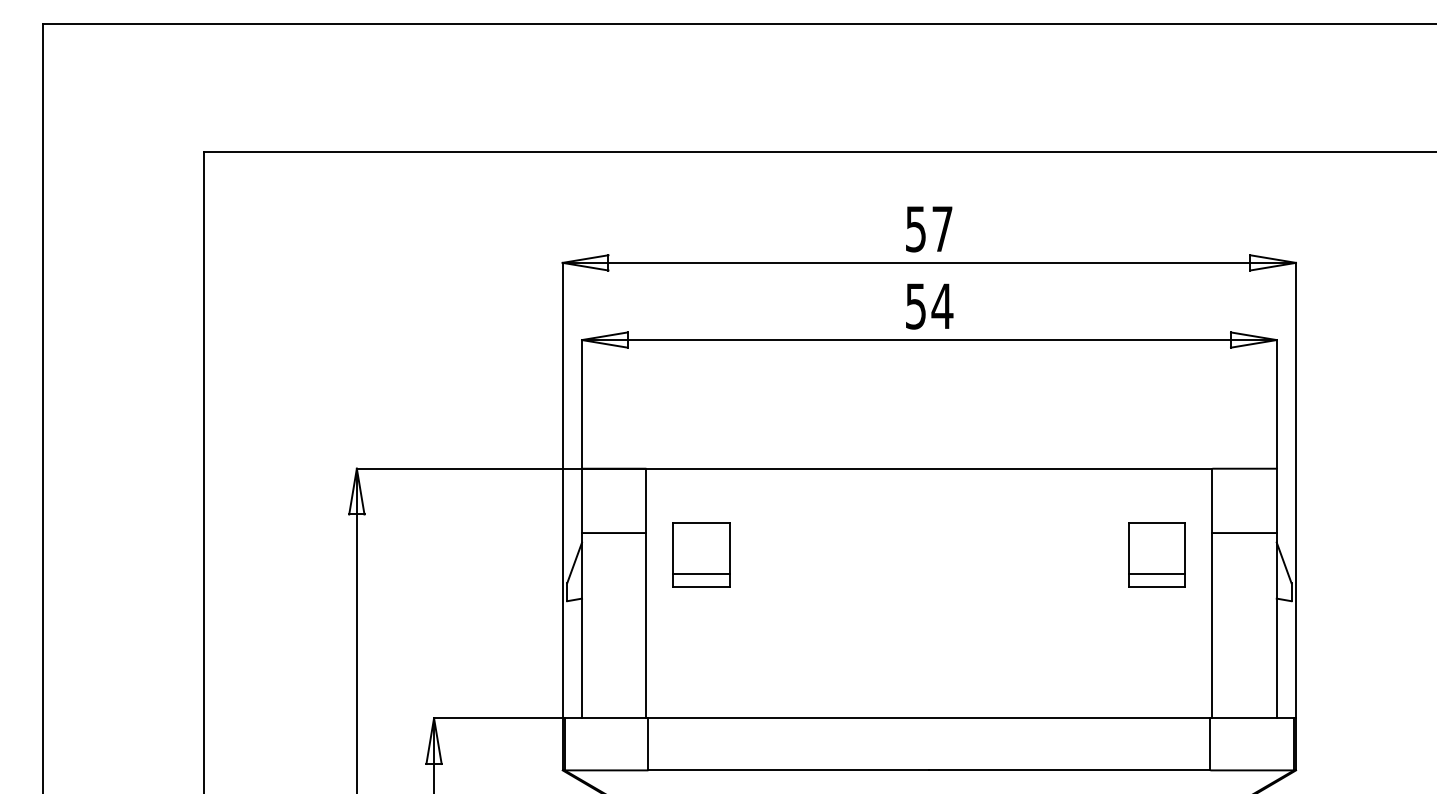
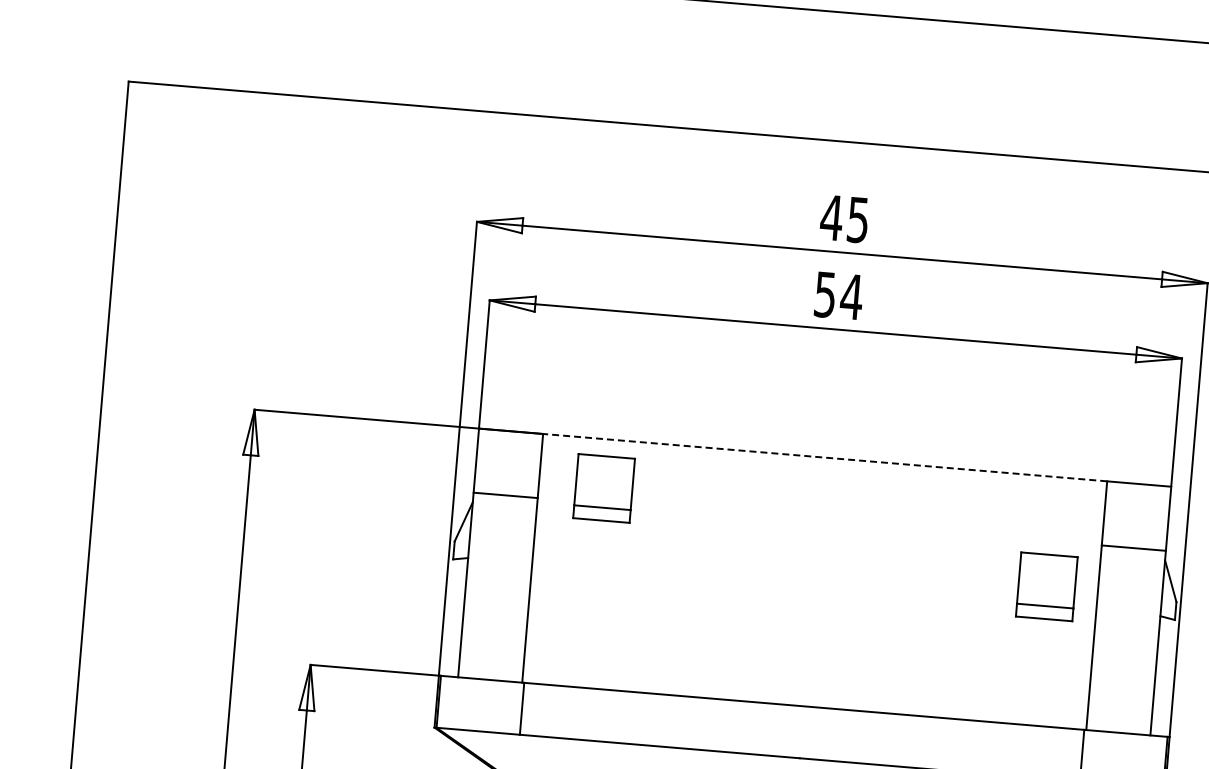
text: (928, 229) -> (844, 219), 57 -> 45
line: (928, 468) -> (824, 457), solid -> dashed
part: (701, 554) -> (603, 488), moved
part: (1156, 554) -> (1046, 586), moved

